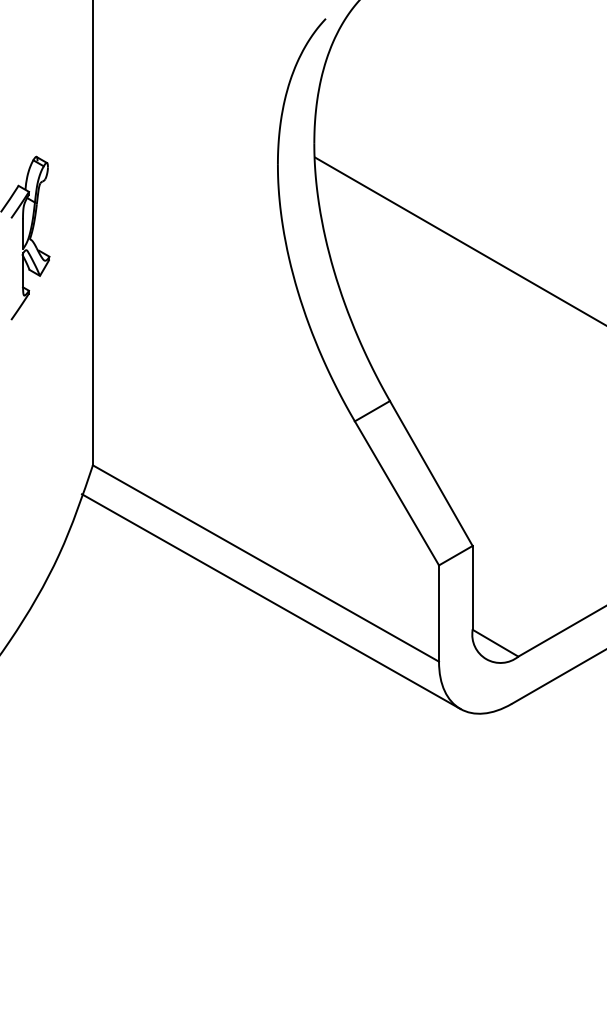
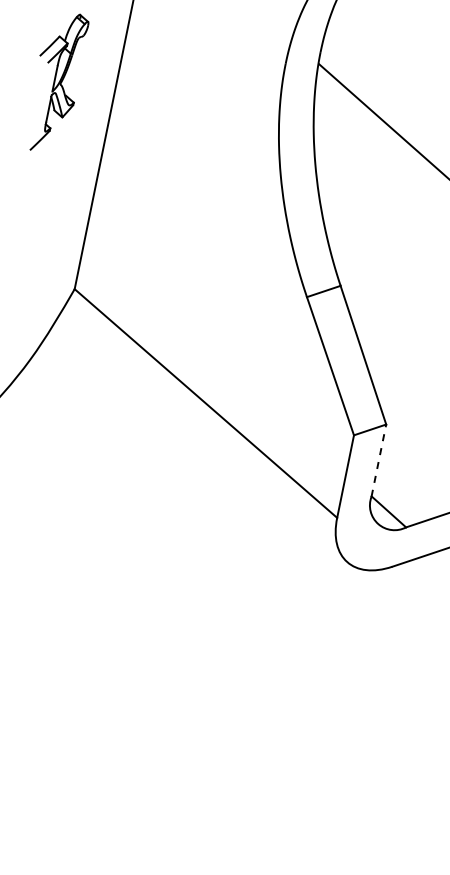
line: (472, 587) -> (378, 460), solid -> dashed
line: (271, 601) -> (204, 437), removed

